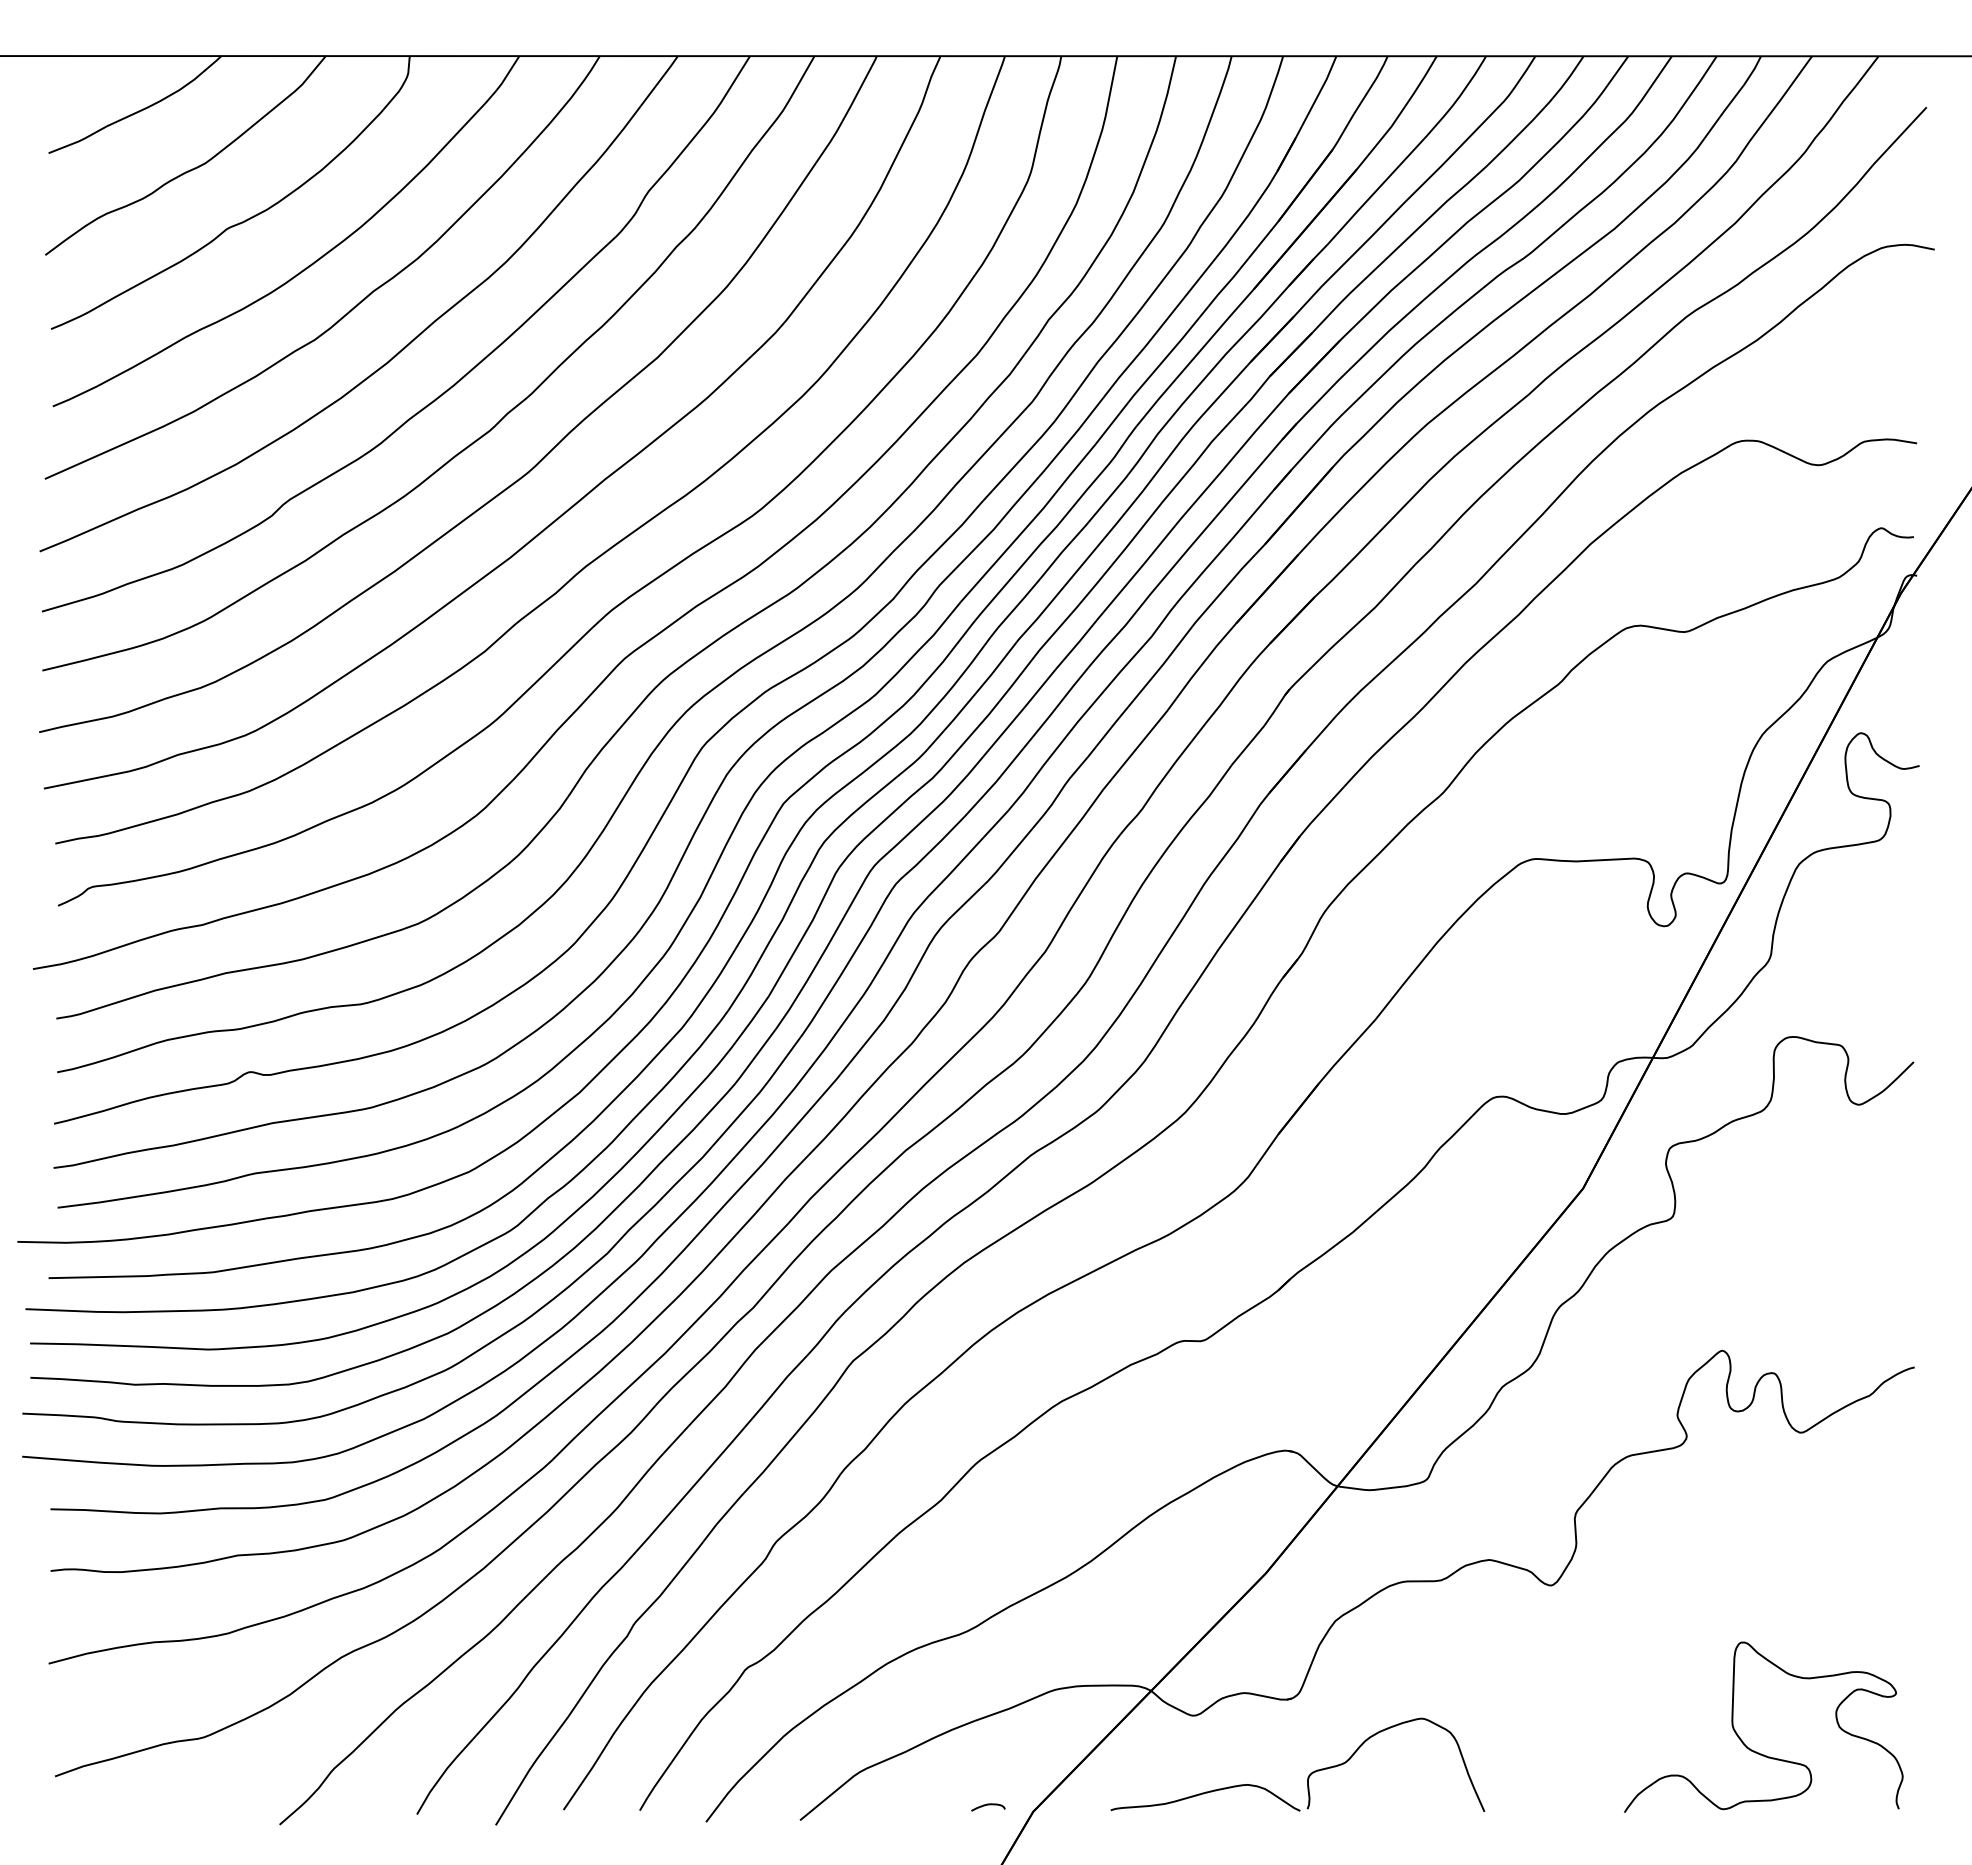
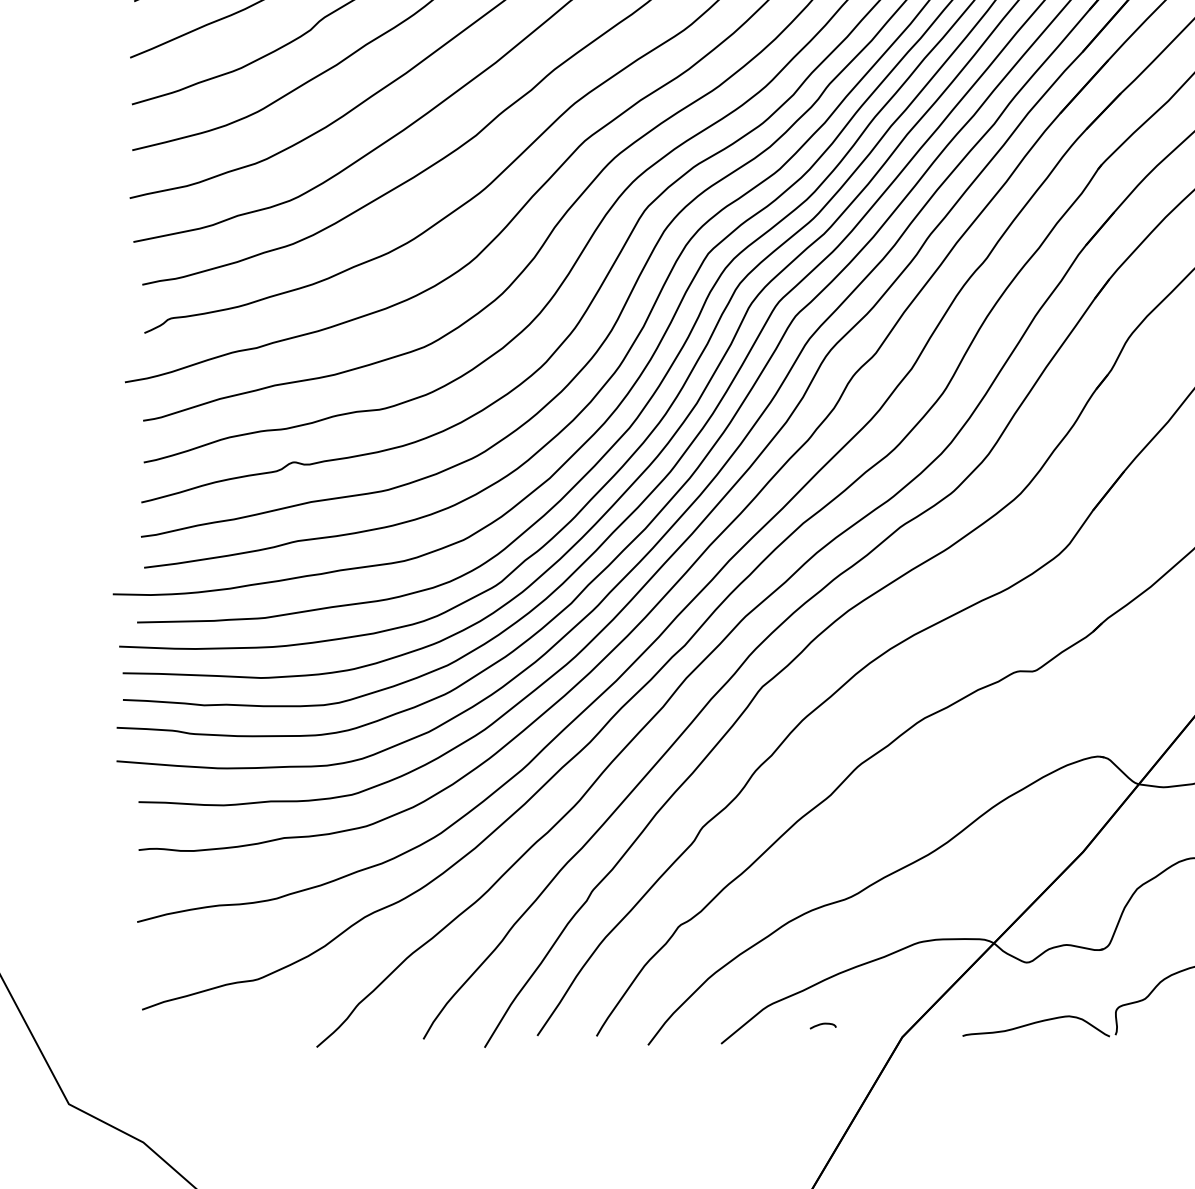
curve: (988, 1805) -> (823, 1024), moved

